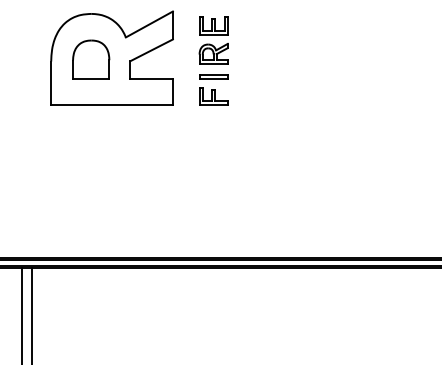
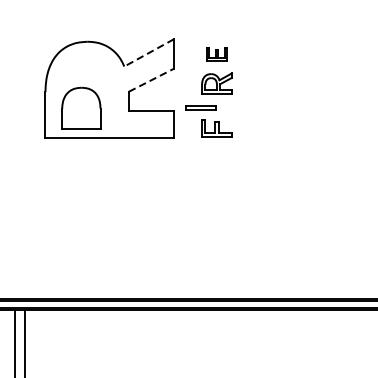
line: (149, 24) -> (149, 52), solid -> dashed
part: (213, 25) -> (216, 53), size x0.7
line: (151, 50) -> (151, 80), solid -> dashed
part: (91, 59) -> (81, 107), moved
part: (213, 76) -> (200, 107), moved

